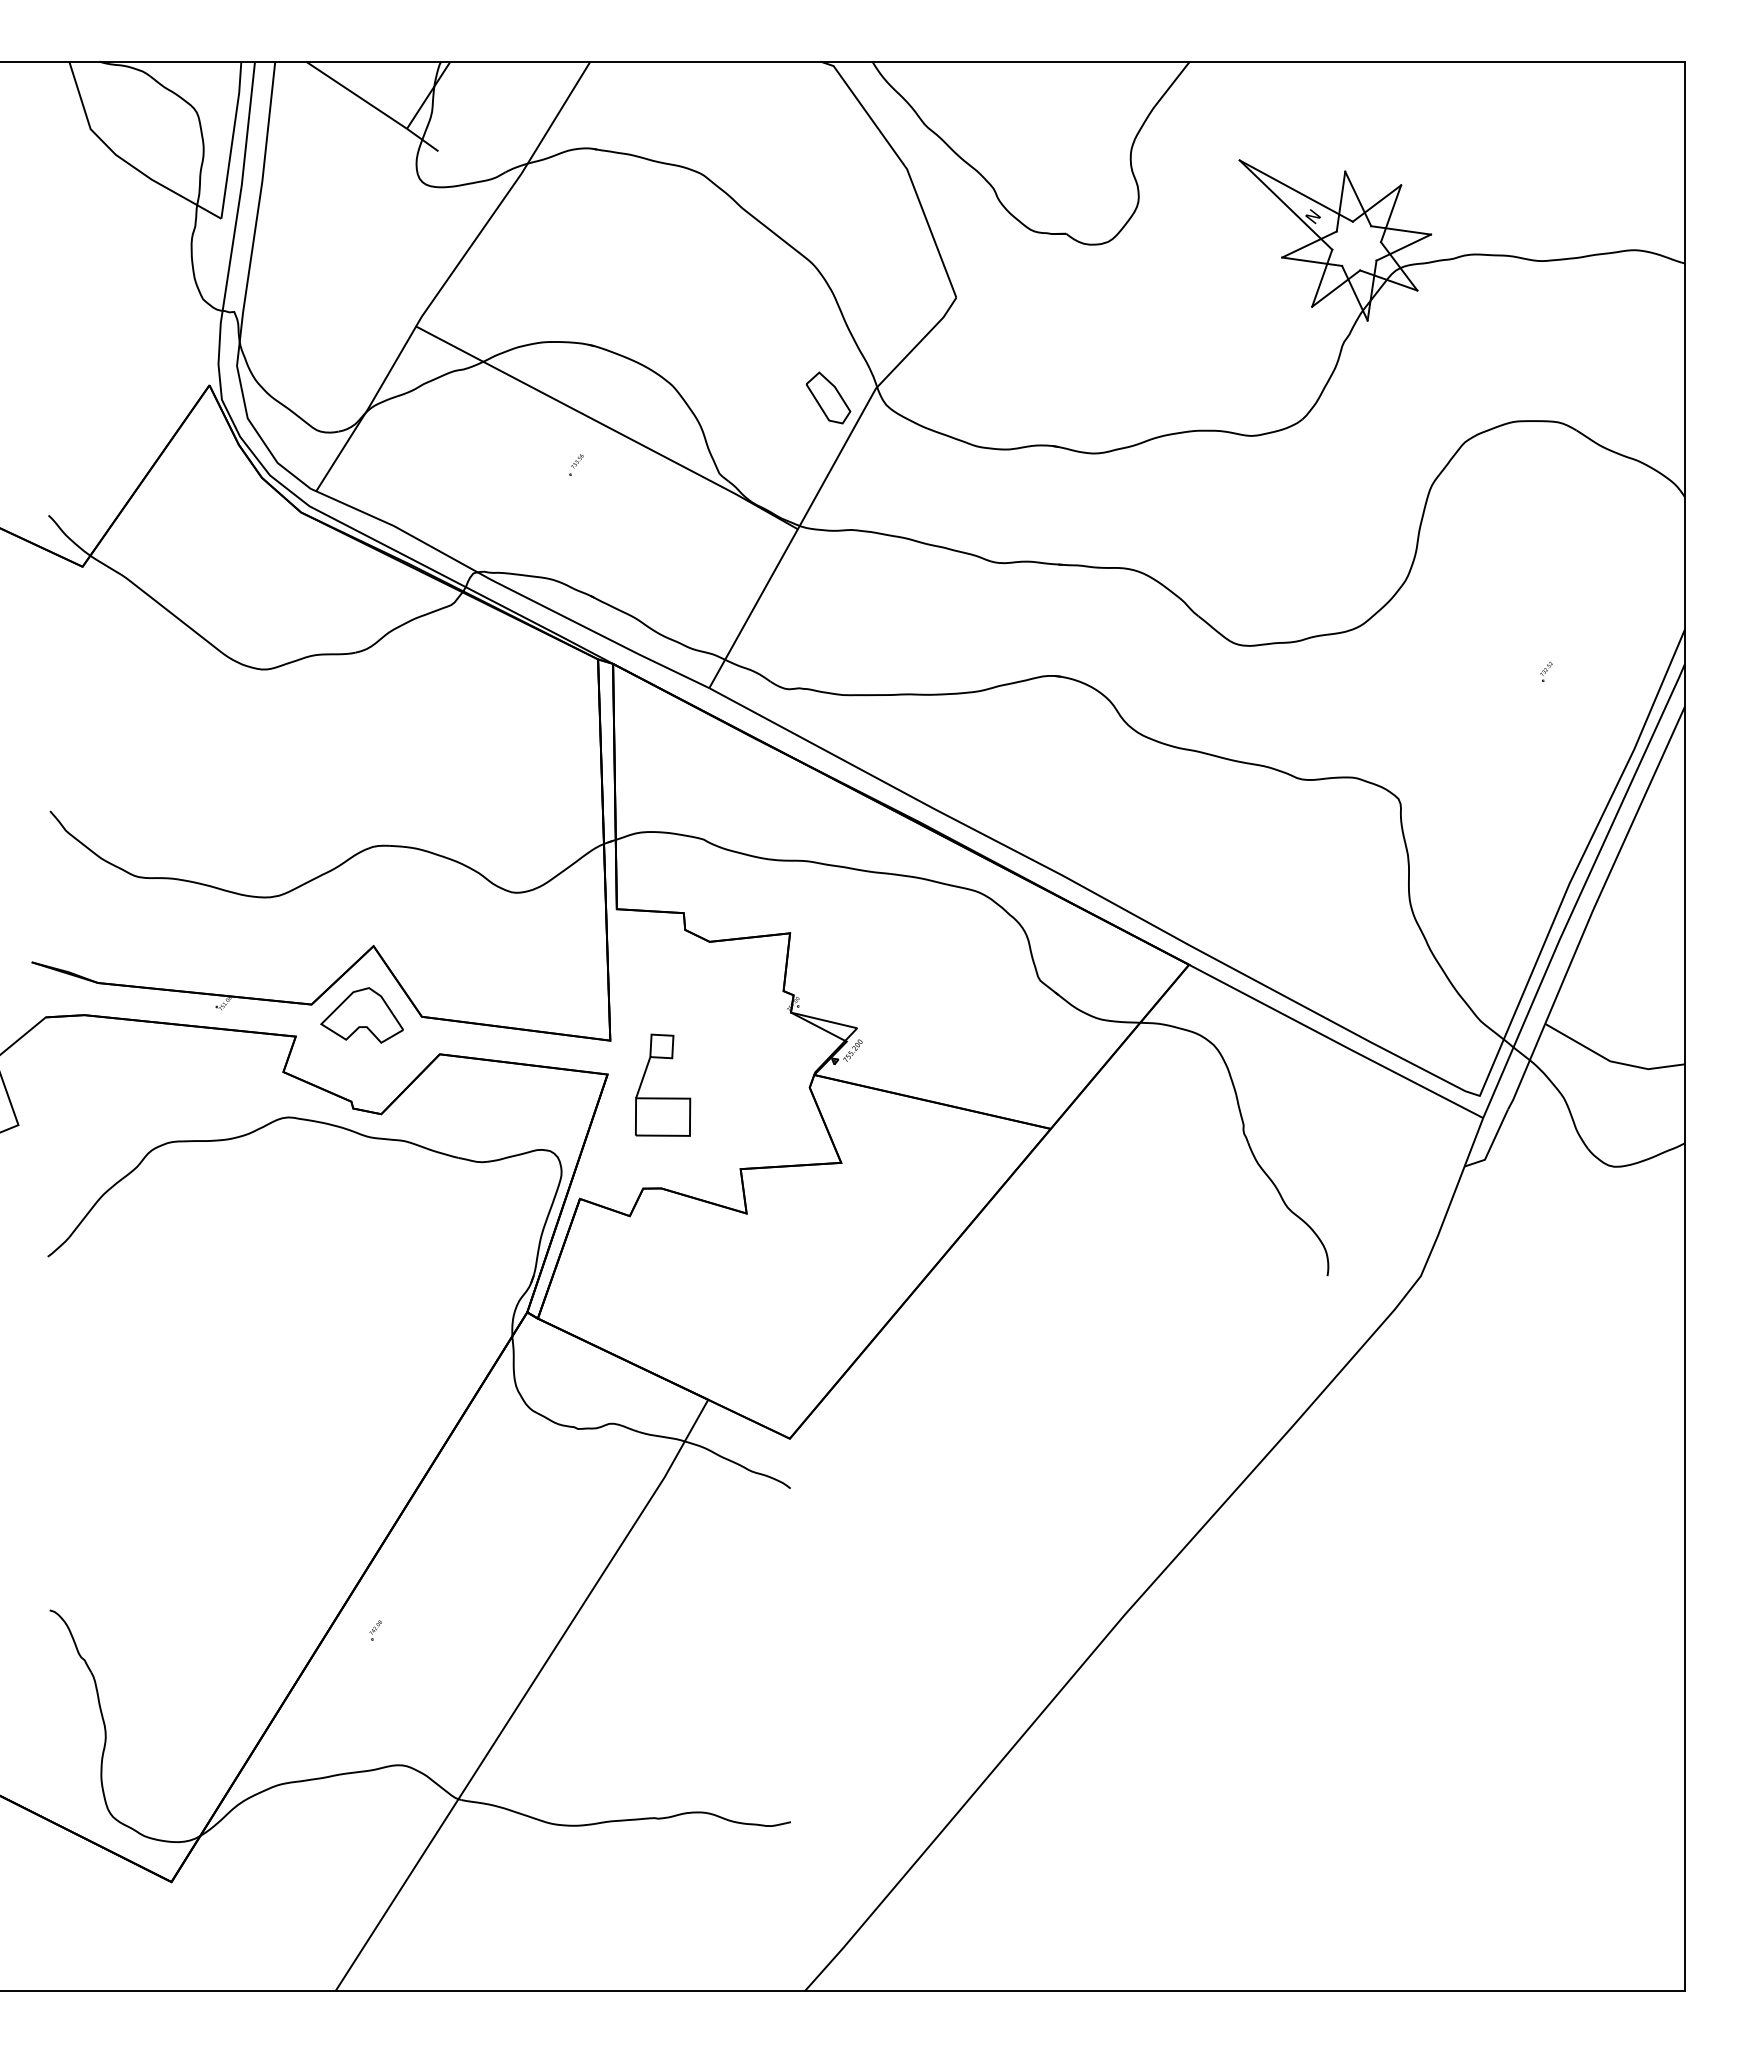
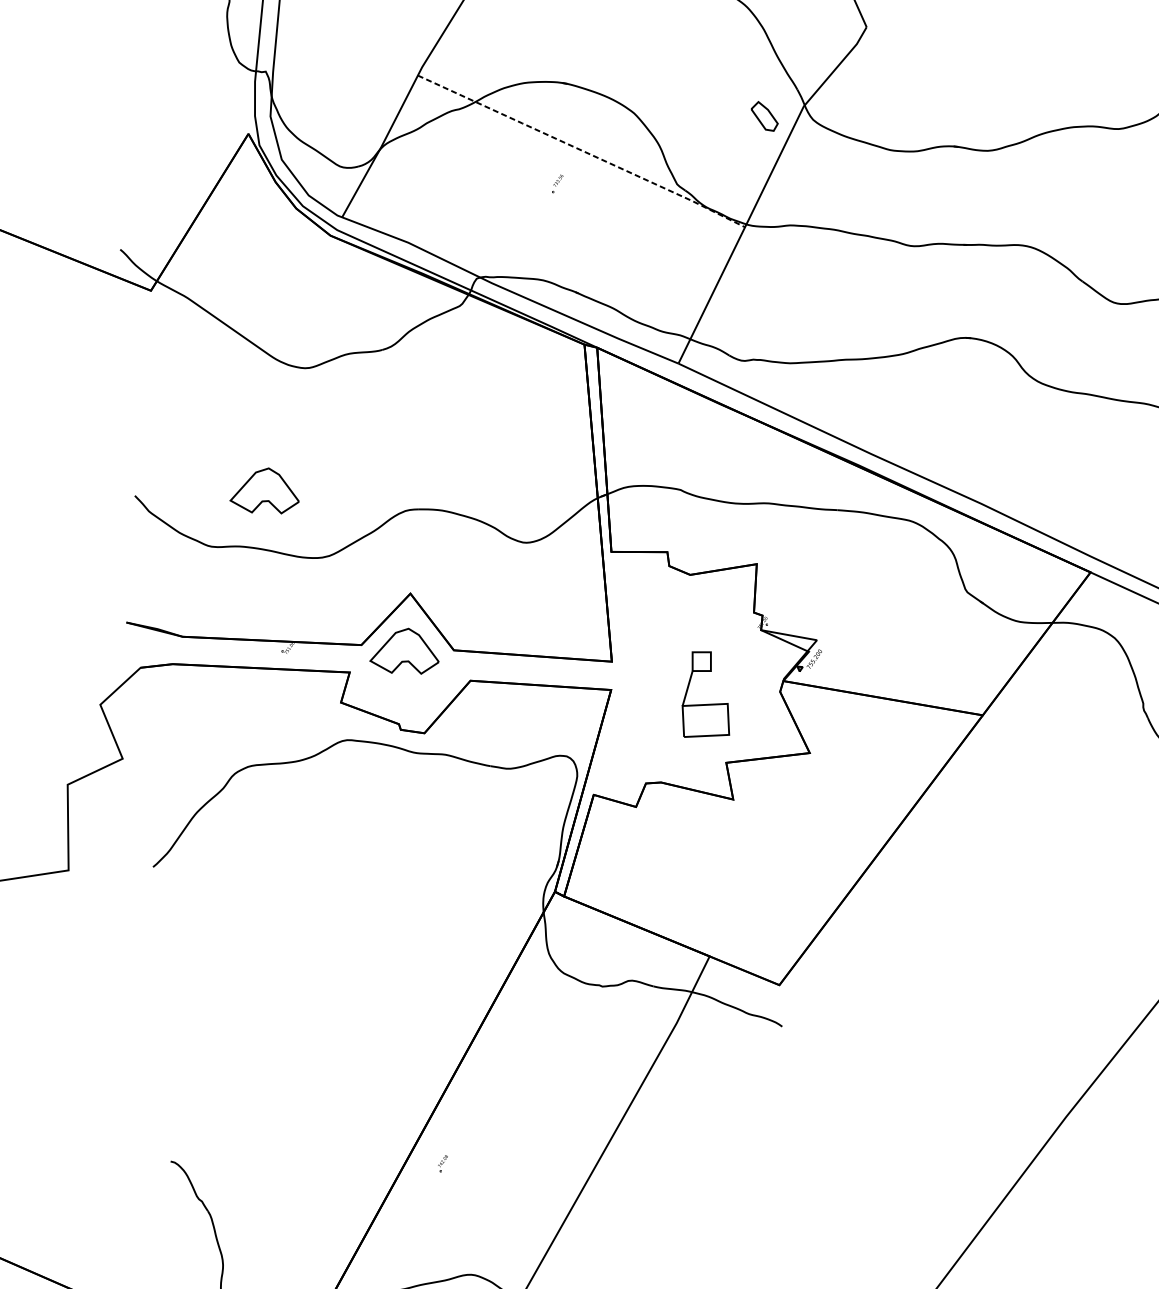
part: (828, 397) -> (764, 116), size x0.7
line: (607, 426) -> (581, 150), solid -> dashed
part: (204, 814) -> (263, 491), added
part: (663, 1097) -> (705, 704), moved

